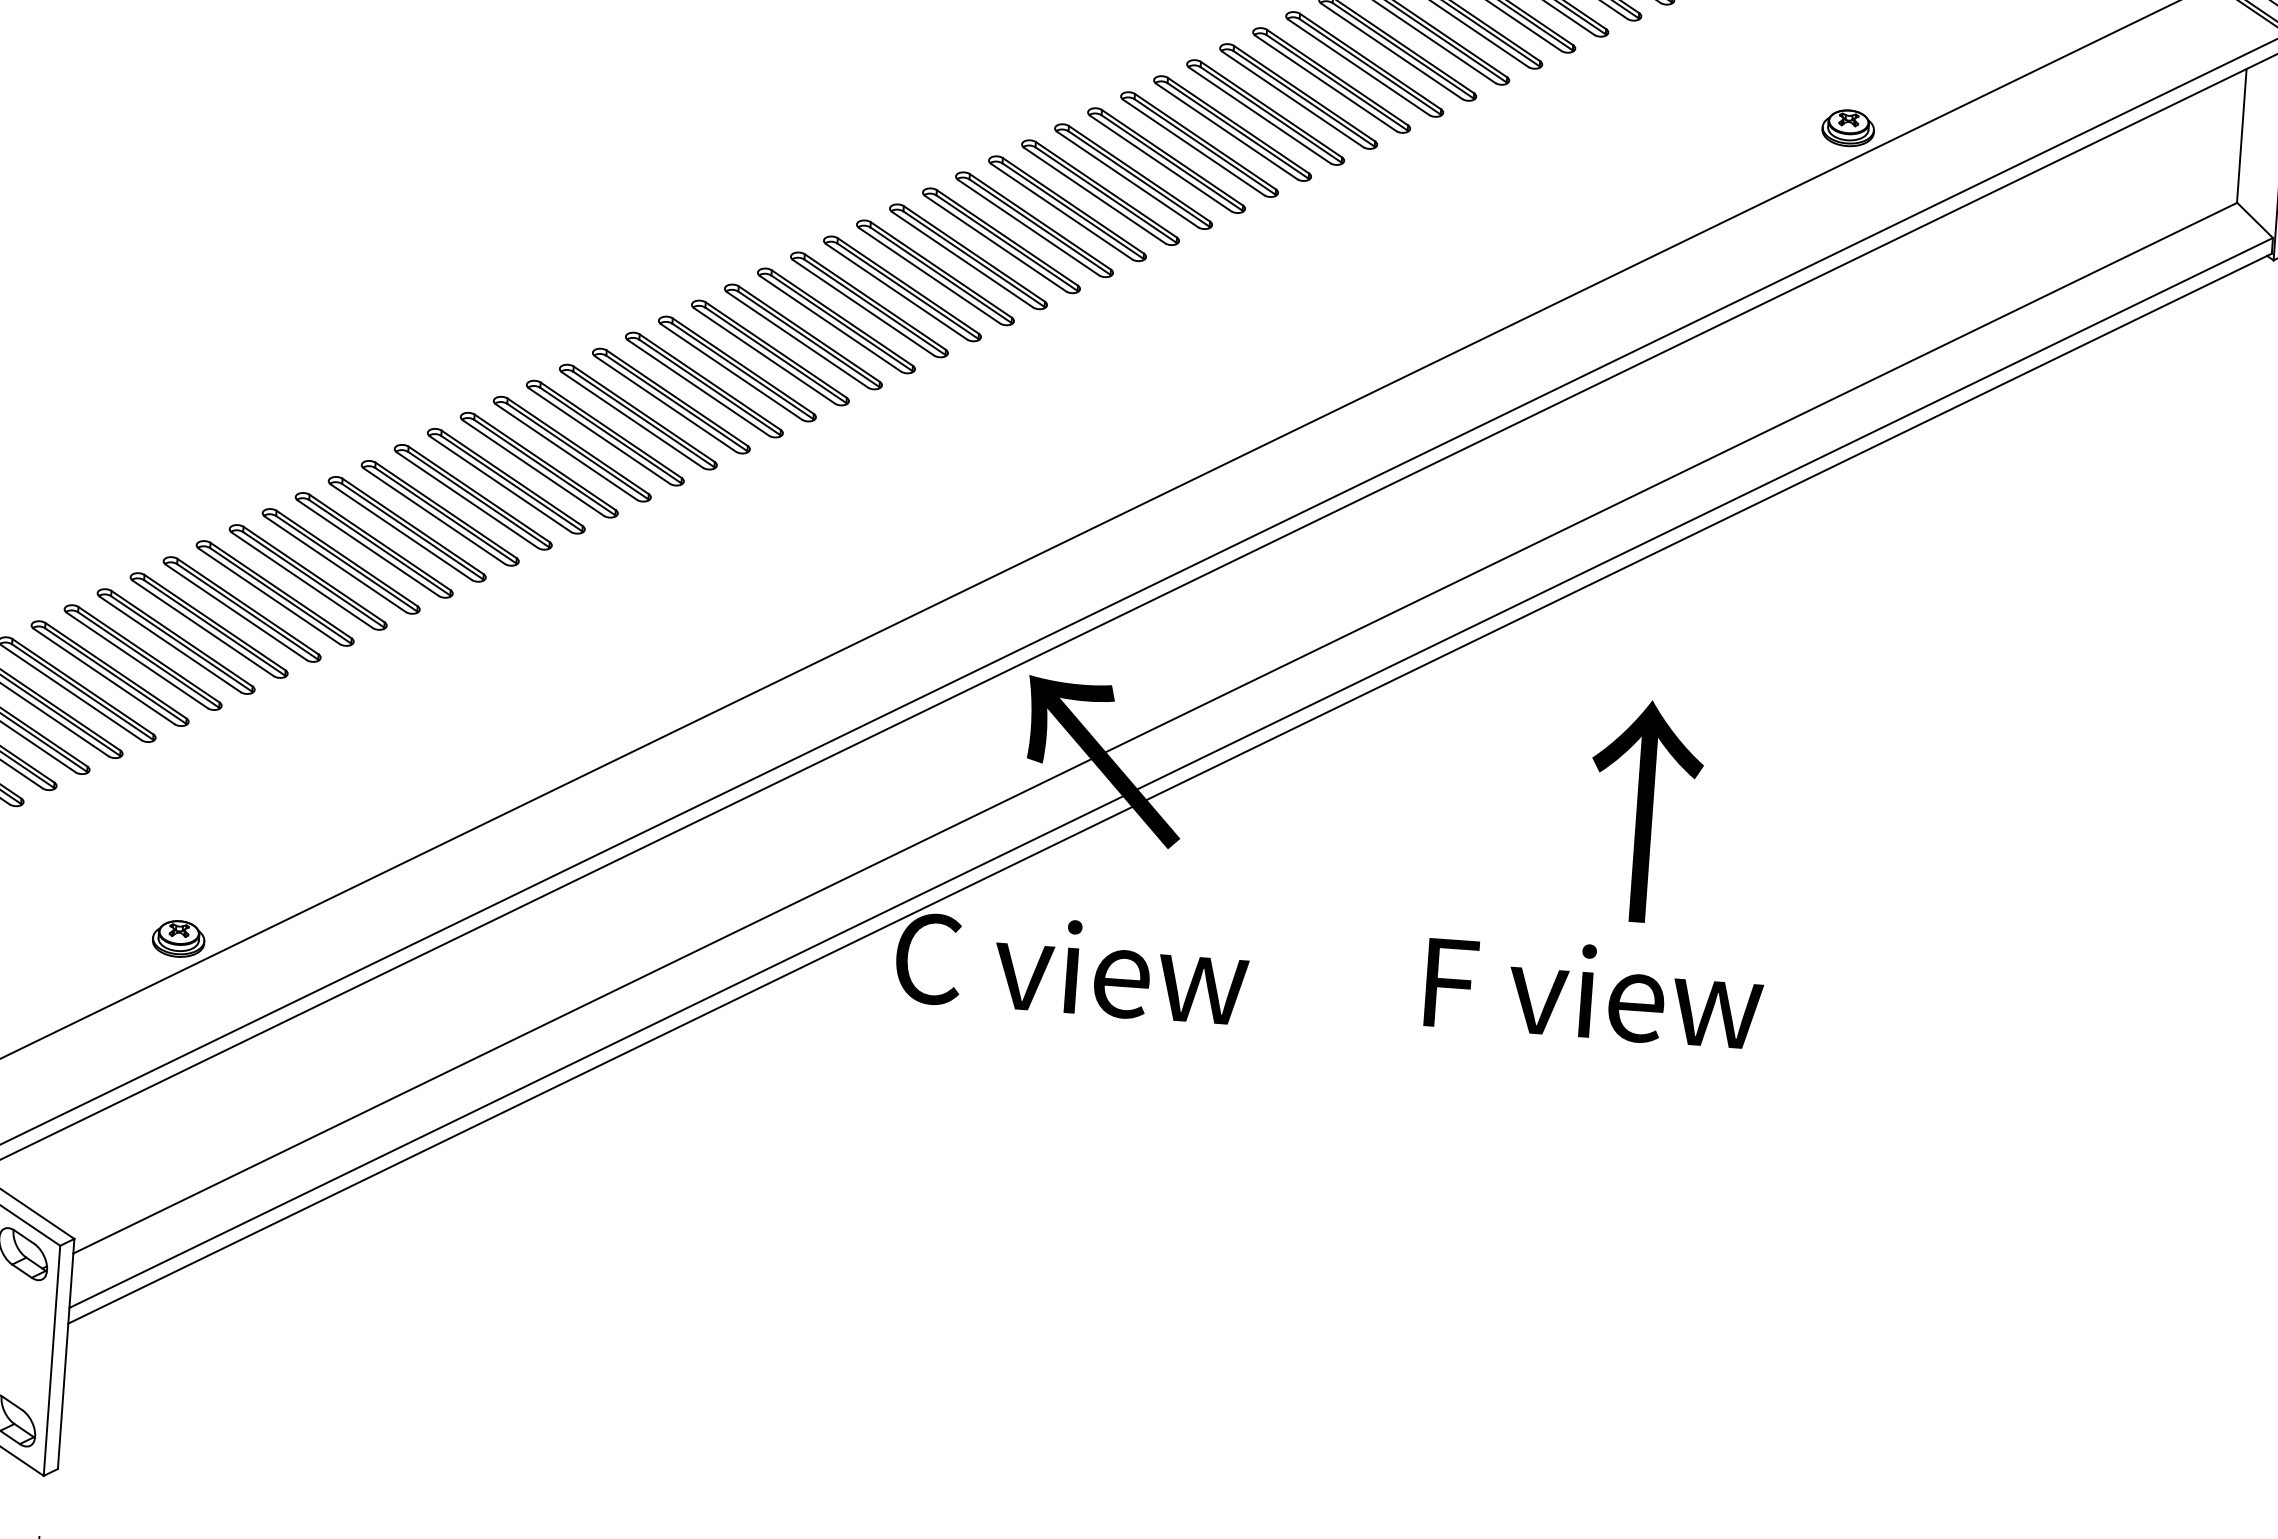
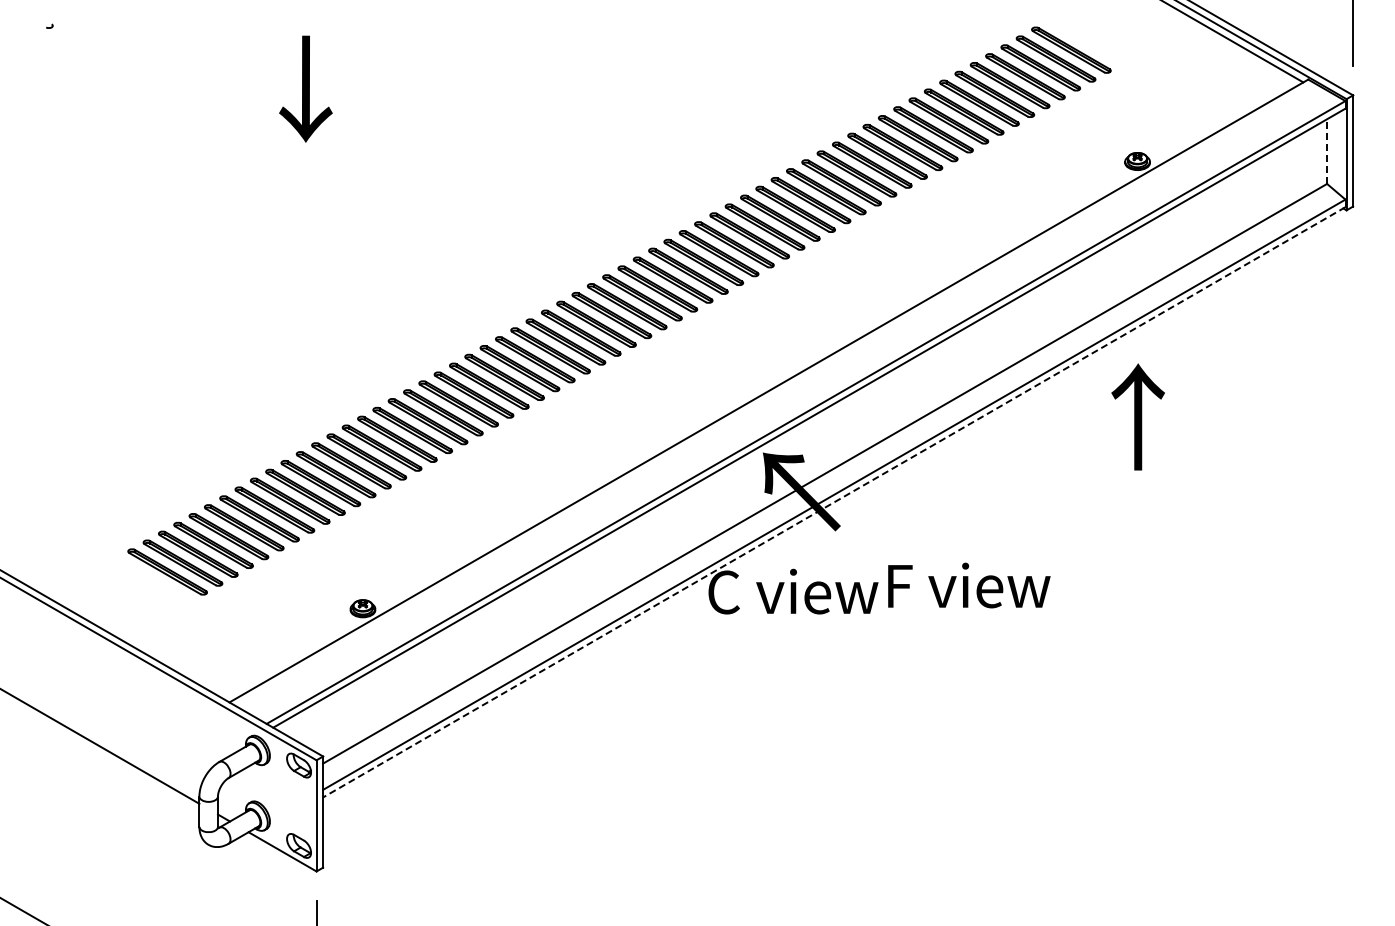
line: (2242, 135) -> (1327, 151), solid -> dashed
line: (1168, 788) -> (833, 502), solid -> dashed
text: (1643, 810) -> (1137, 416), moved
text: (1594, 992) -> (969, 585), moved

